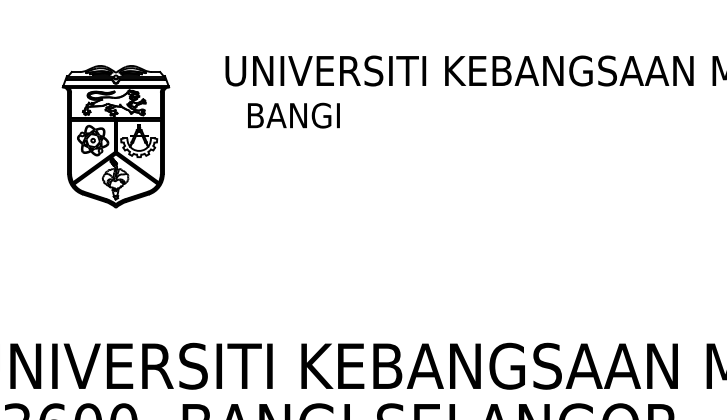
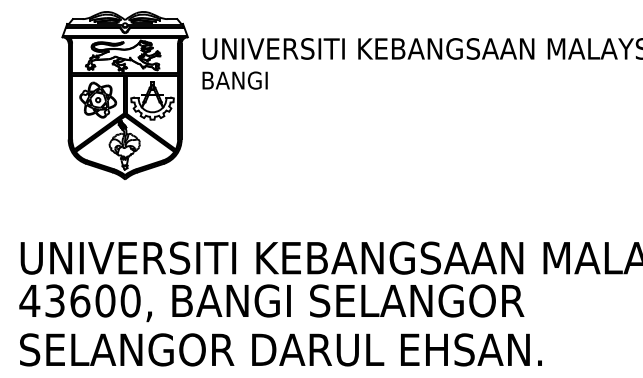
text: (292, 115) -> (234, 80), moved
part: (115, 136) -> (124, 95), size x1.67

